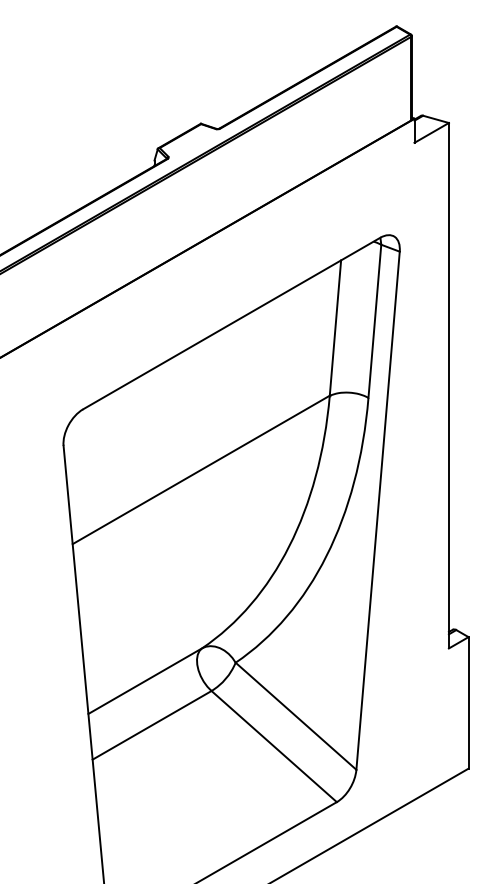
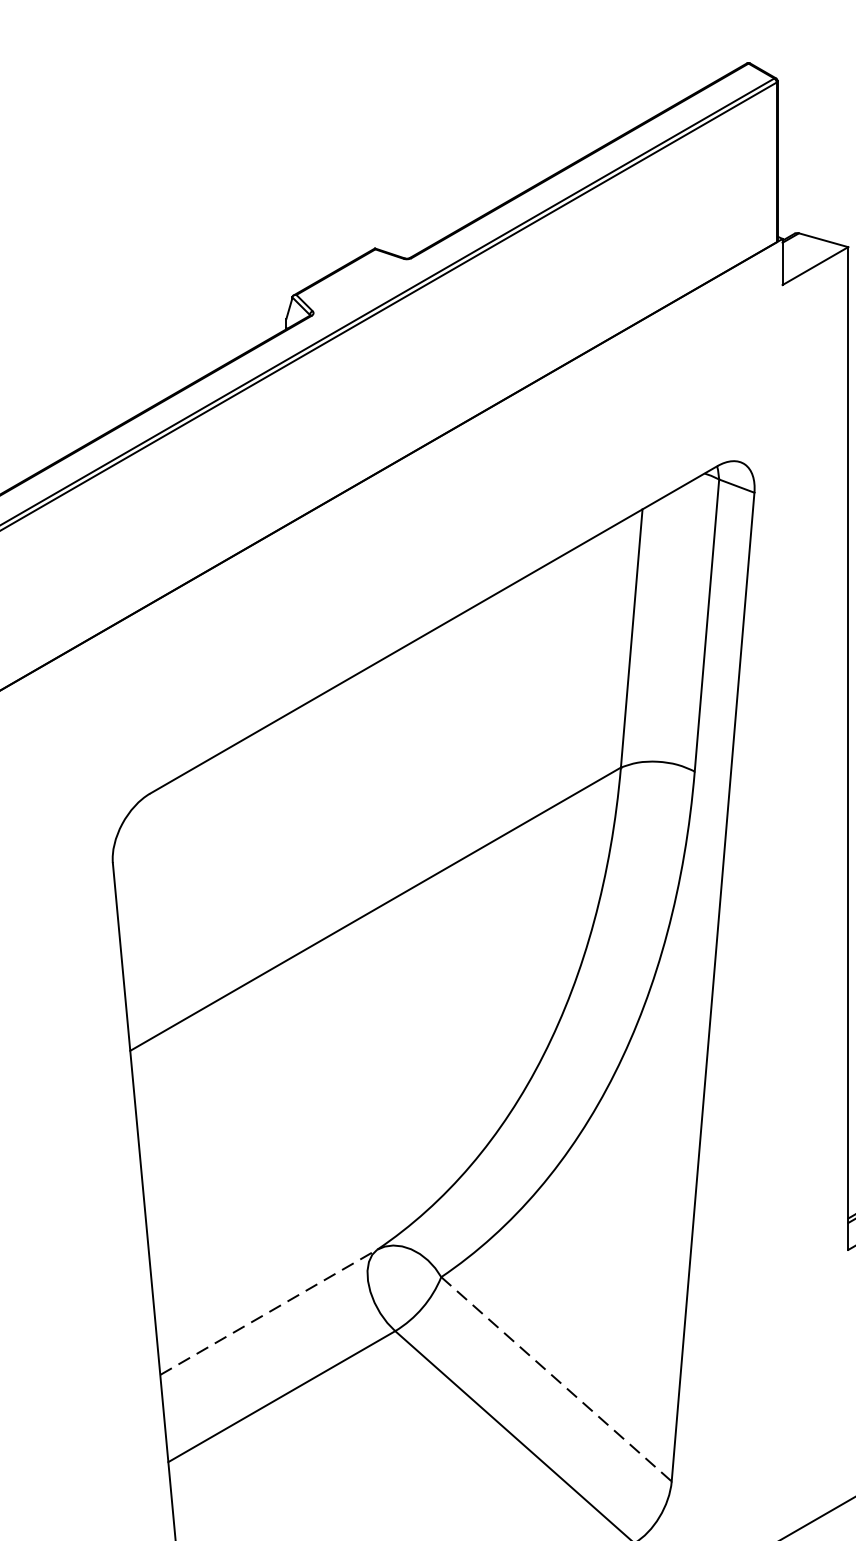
line: (145, 681) -> (269, 1312), solid -> dashed
line: (296, 716) -> (557, 1379), solid -> dashed

